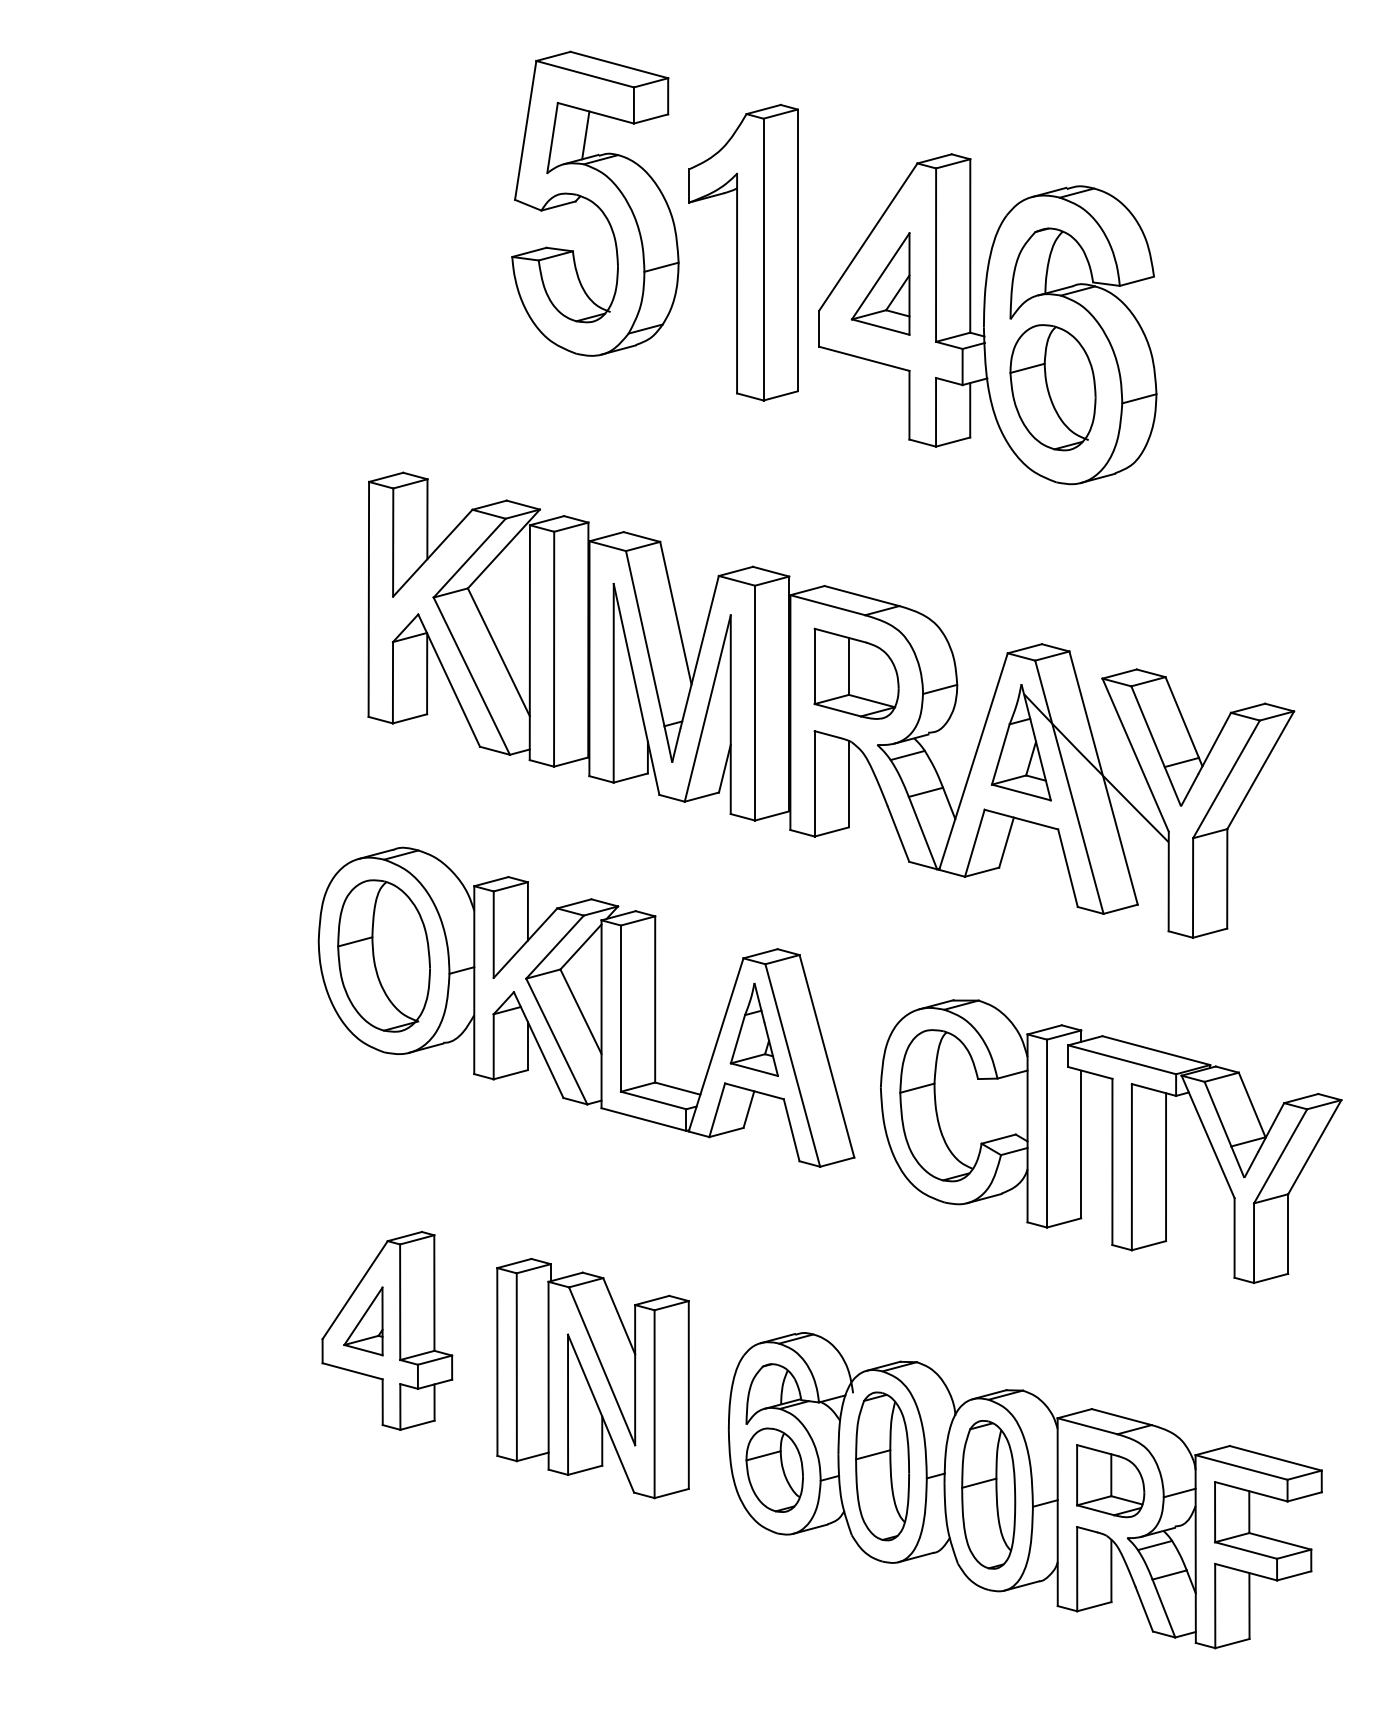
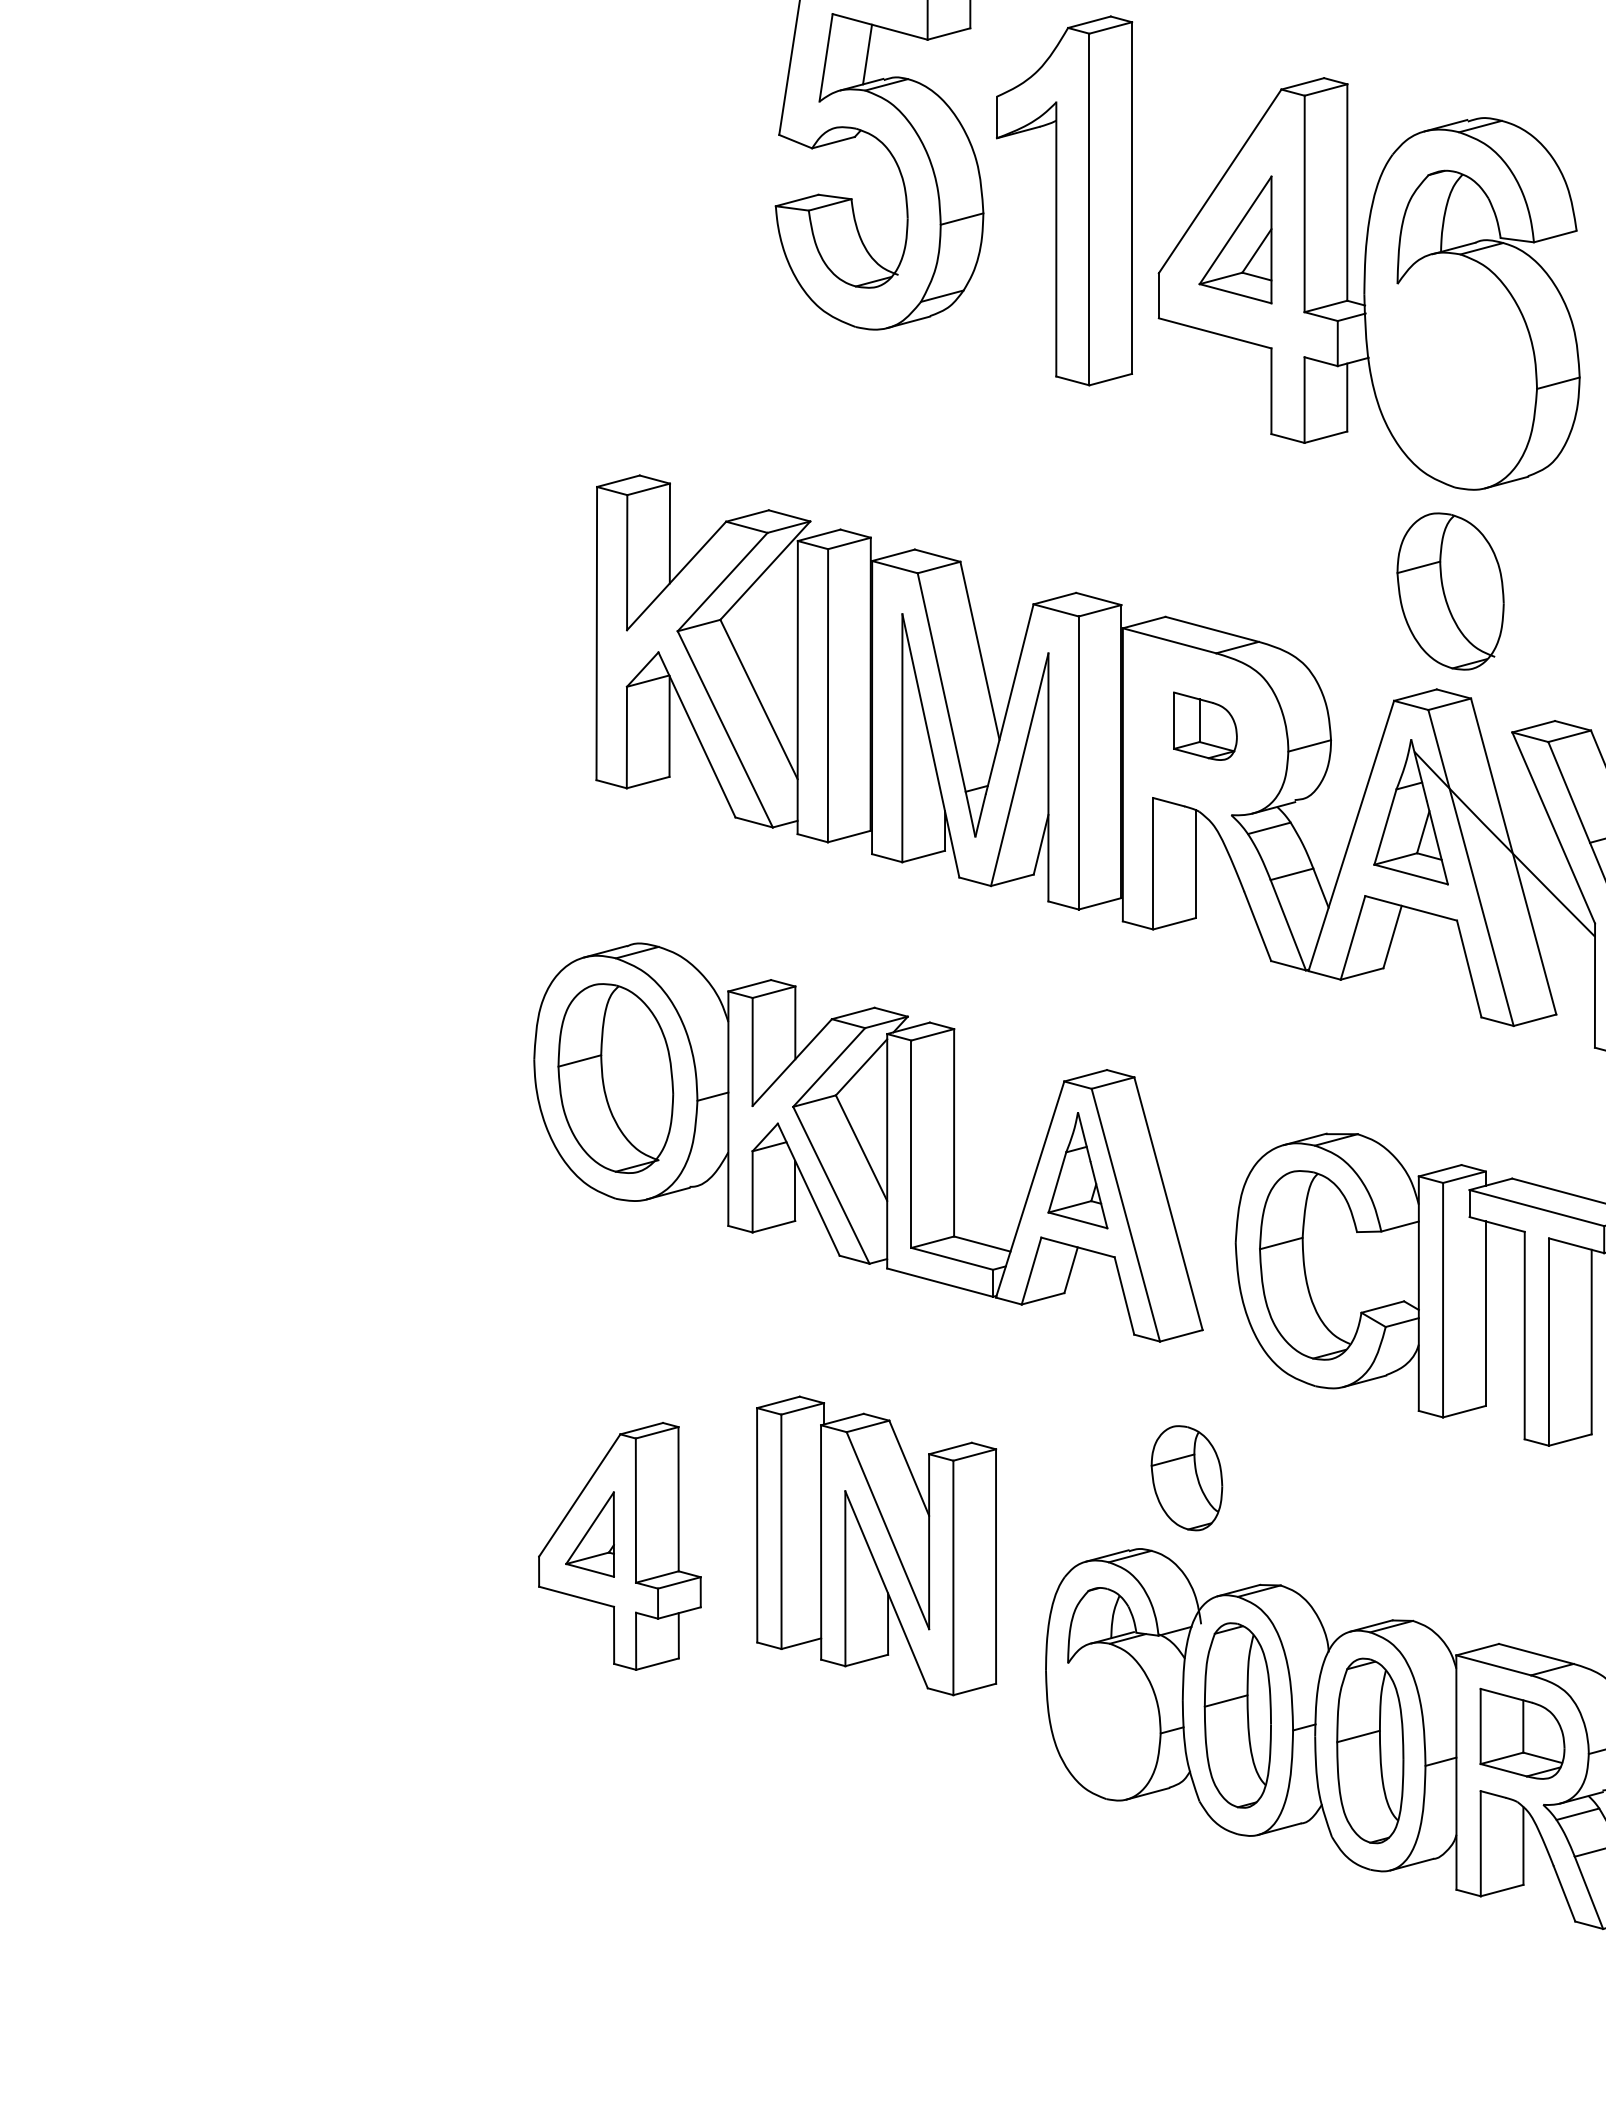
part: (1052, 387) -> (1449, 591), moved
part: (856, 673) -> (1205, 726), size x0.6
part: (592, 1378) -> (875, 1545), moved
part: (774, 1469) -> (1186, 1477), moved

